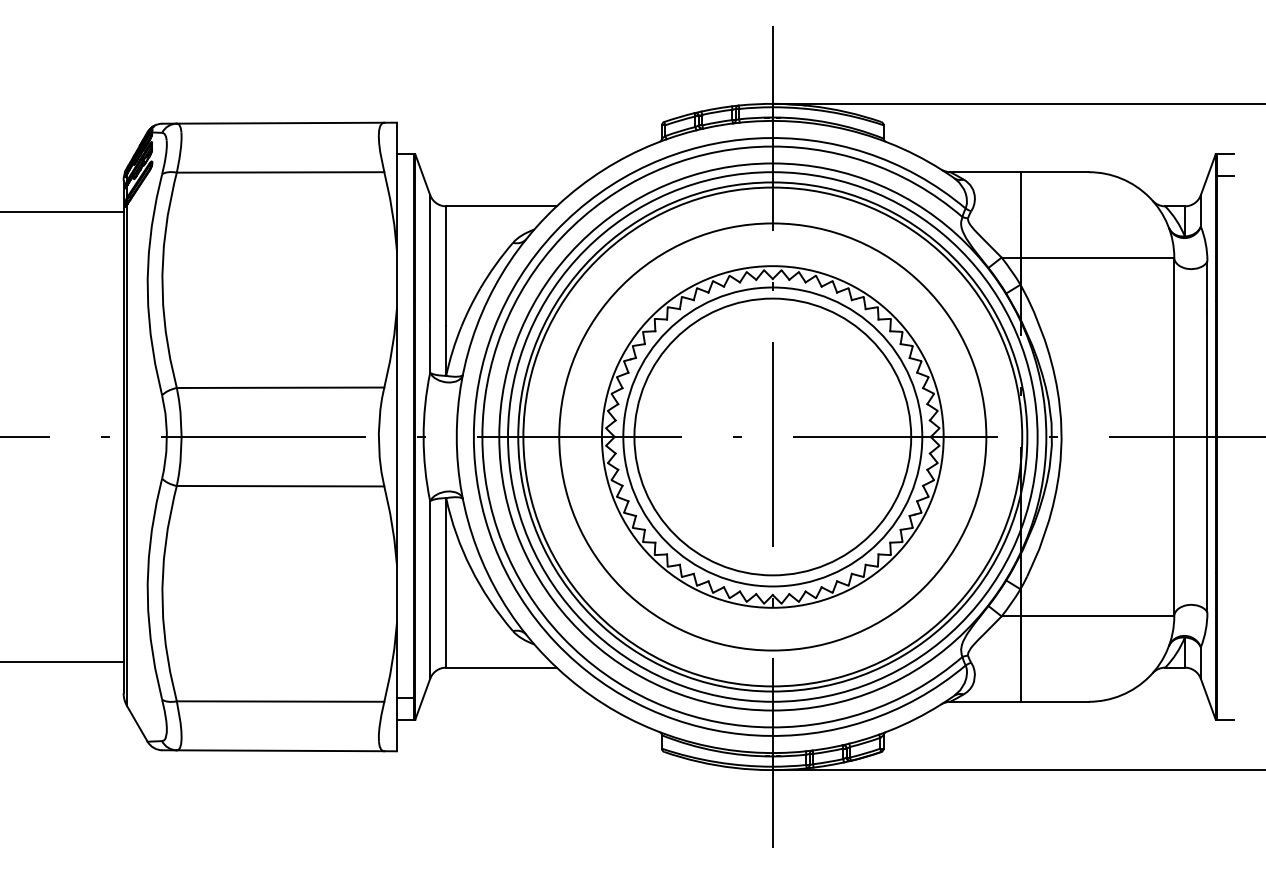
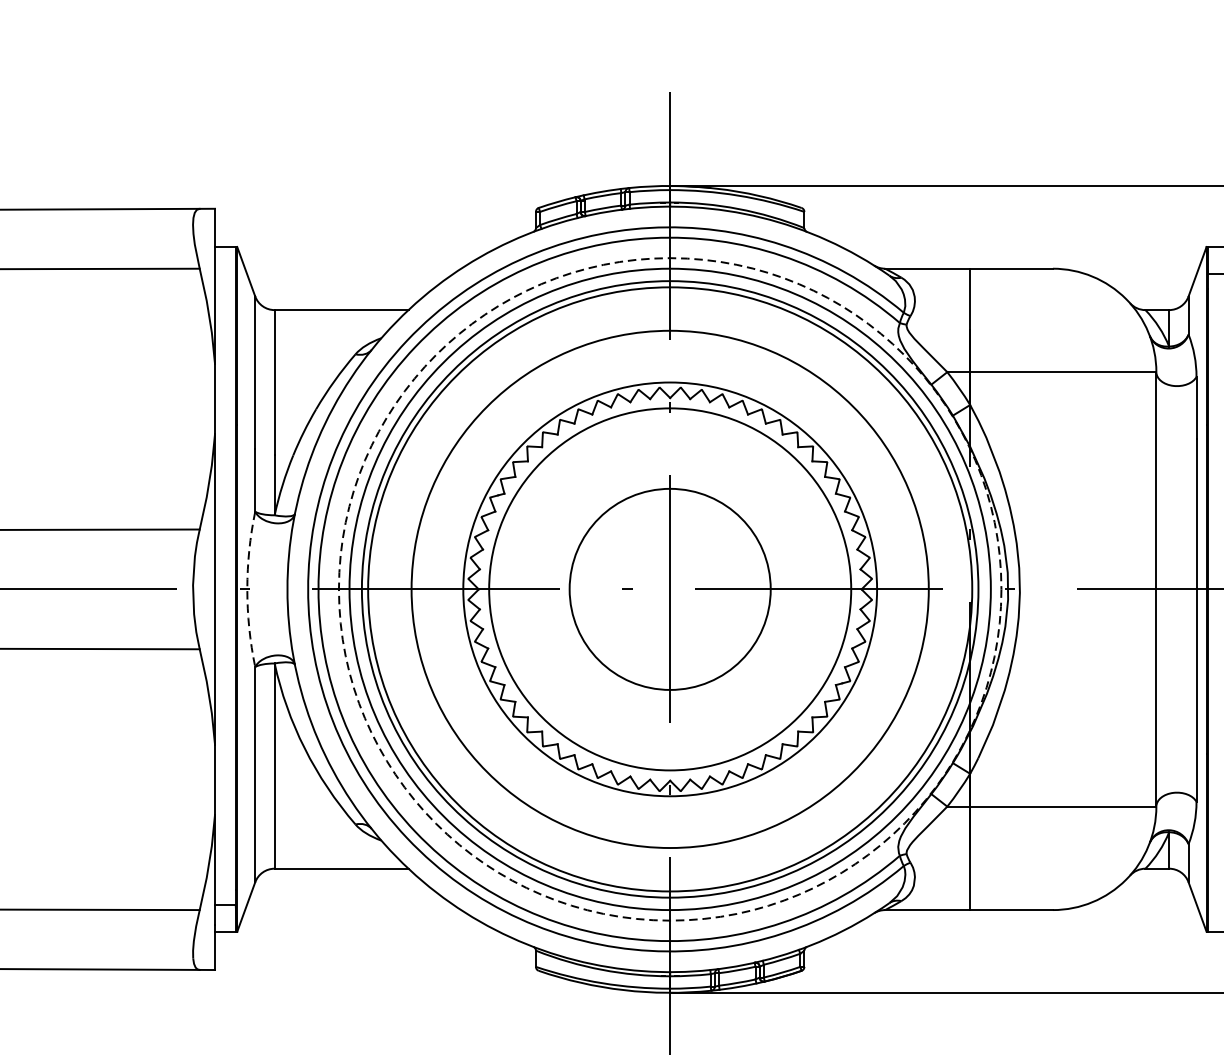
arc: (423, 436) -> (247, 588), solid -> dashed
circle: (772, 436) -> (669, 588), size x0.6
circle: (772, 436) -> (669, 588), solid -> dashed

